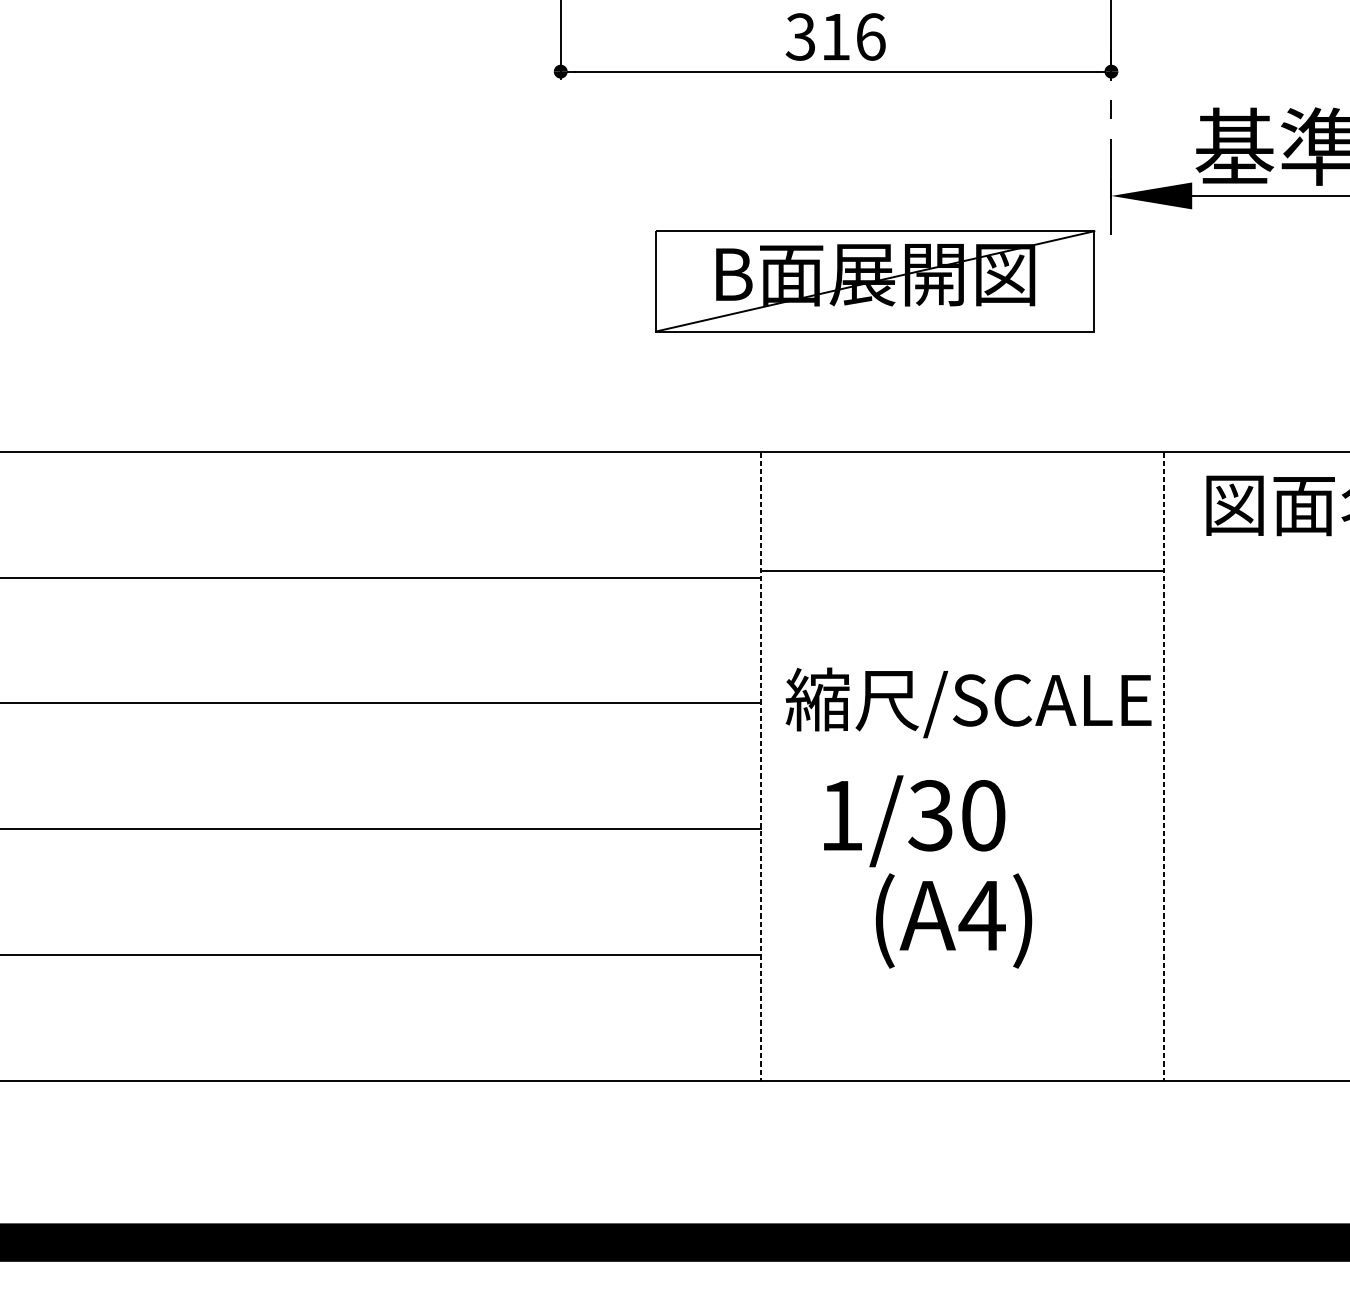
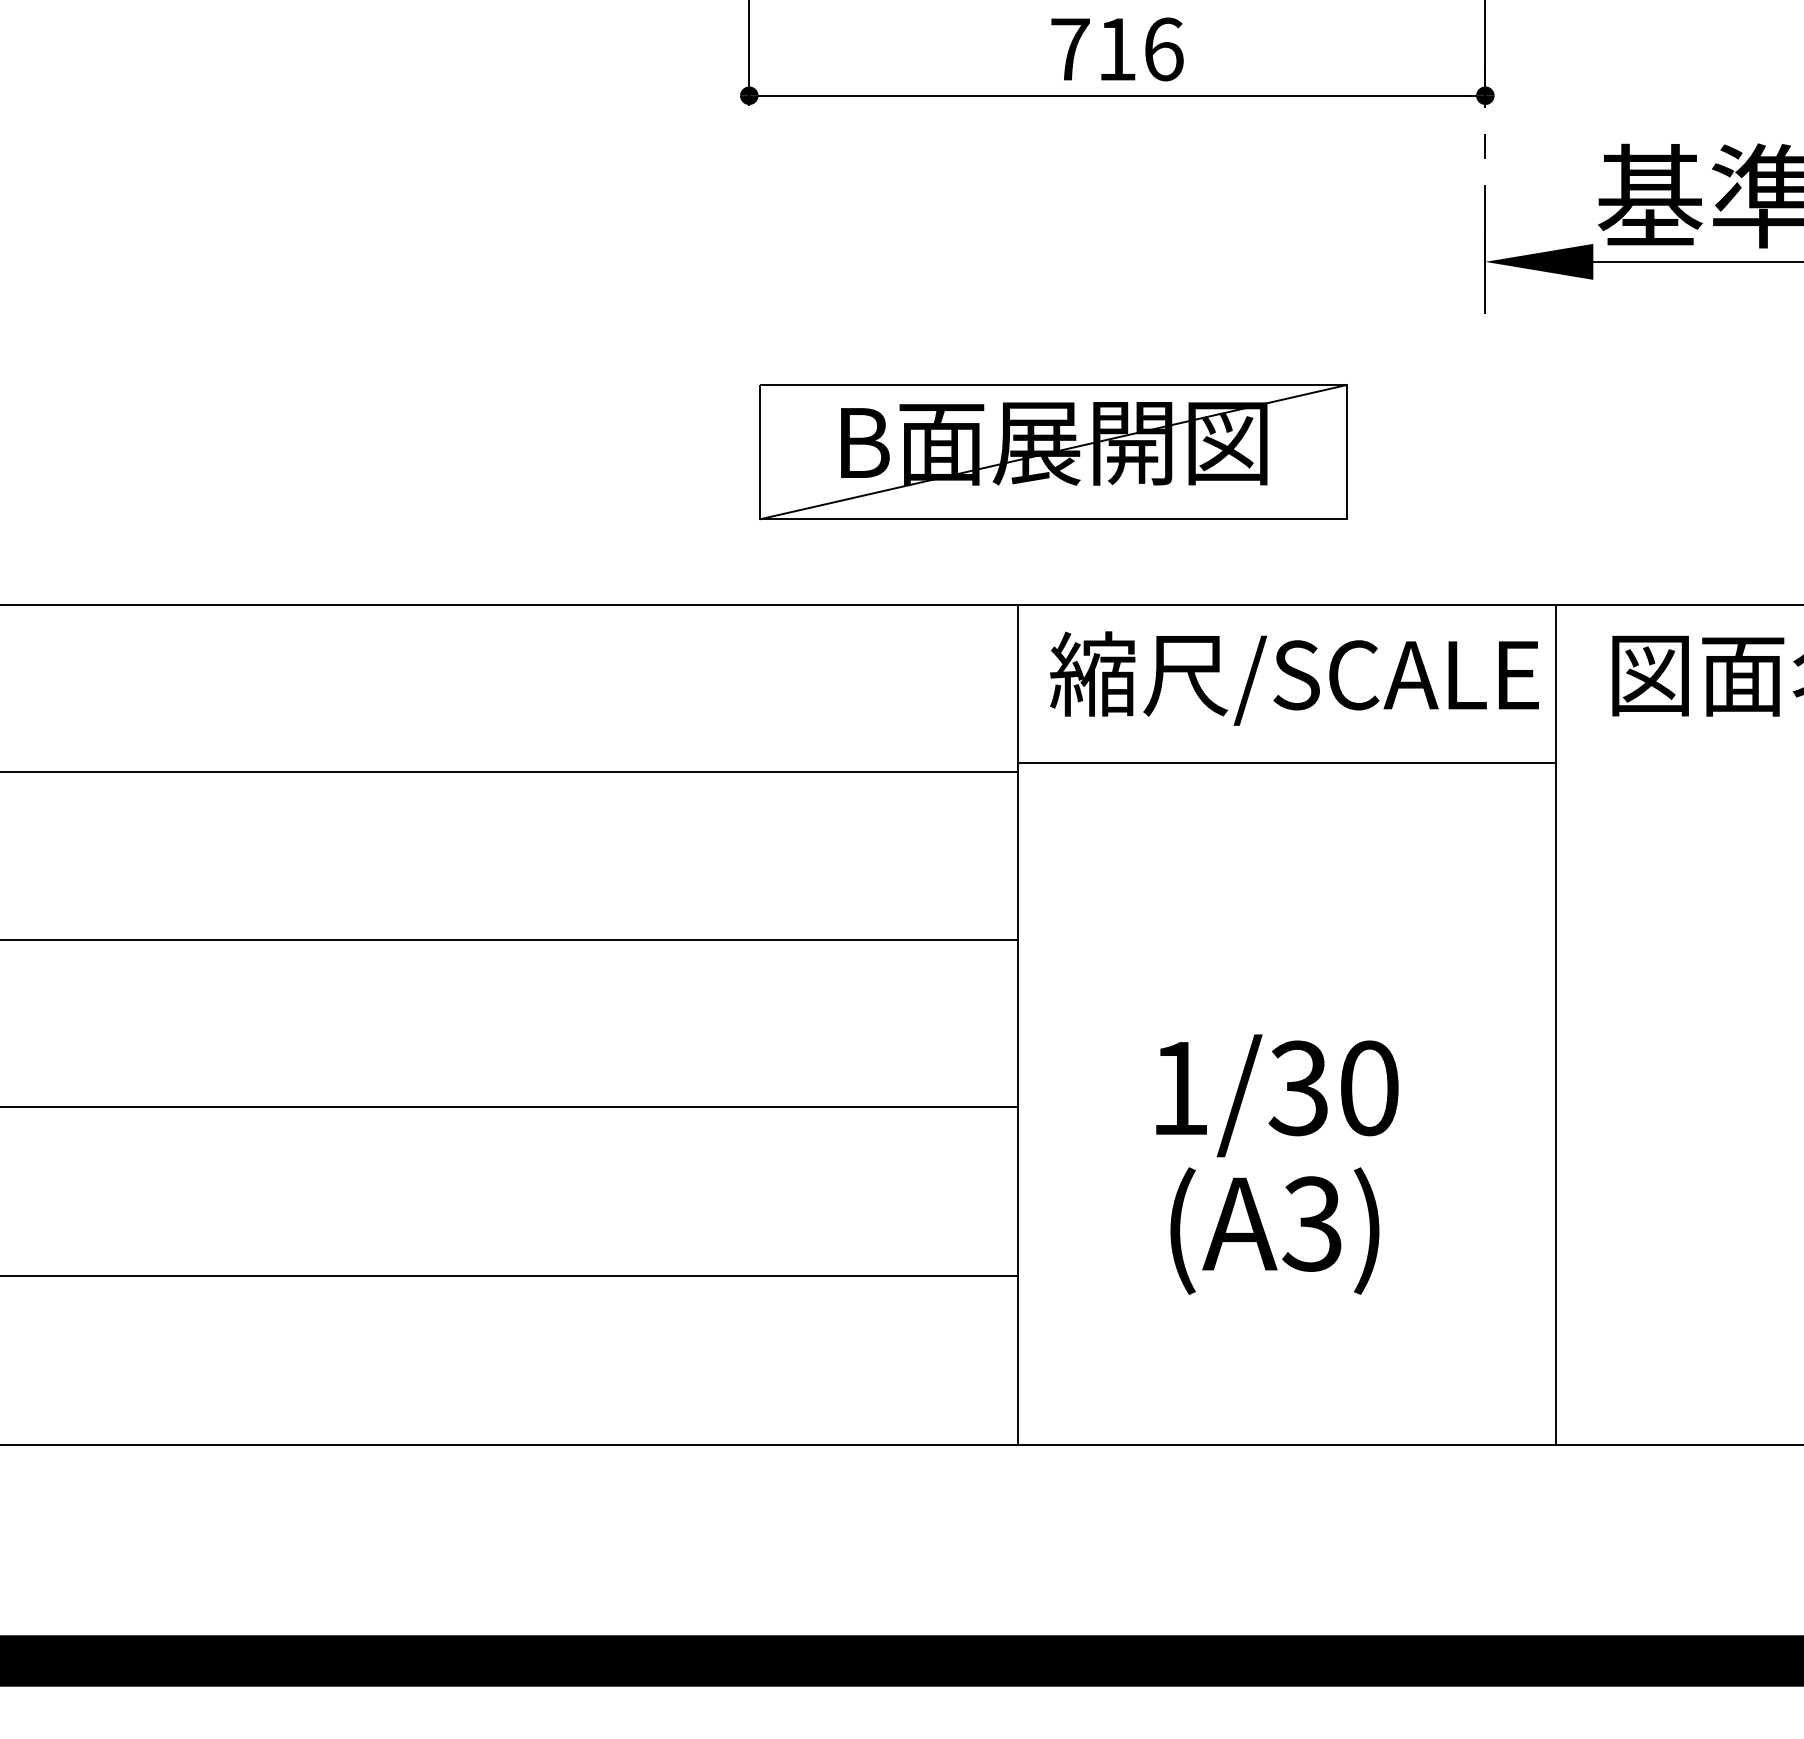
text: (800, 37) -> (1069, 49), 316 -> 716
part: (875, 281) -> (1053, 452), moved
text: (968, 702) -> (1294, 678), moved
line: (761, 766) -> (1017, 1024), dashed -> solid
line: (1163, 766) -> (1555, 1024), dashed -> solid
text: (914, 821) -> (1277, 1095), moved
text: (982, 915) -> (1312, 1223), (A4) -> (A3)

